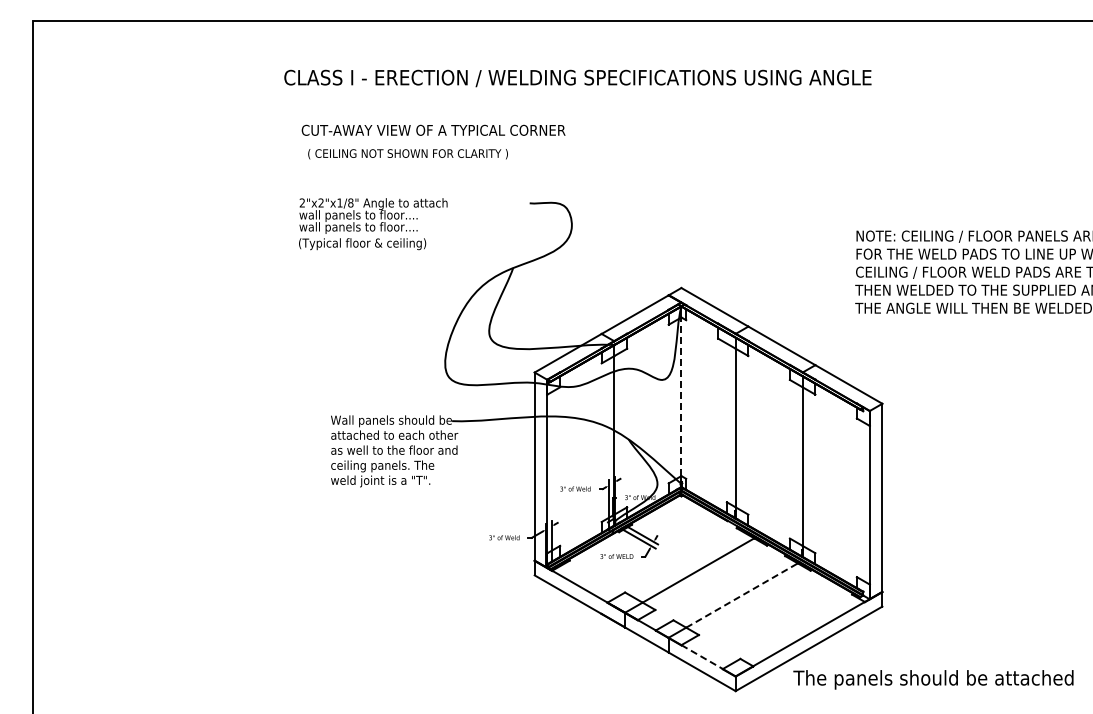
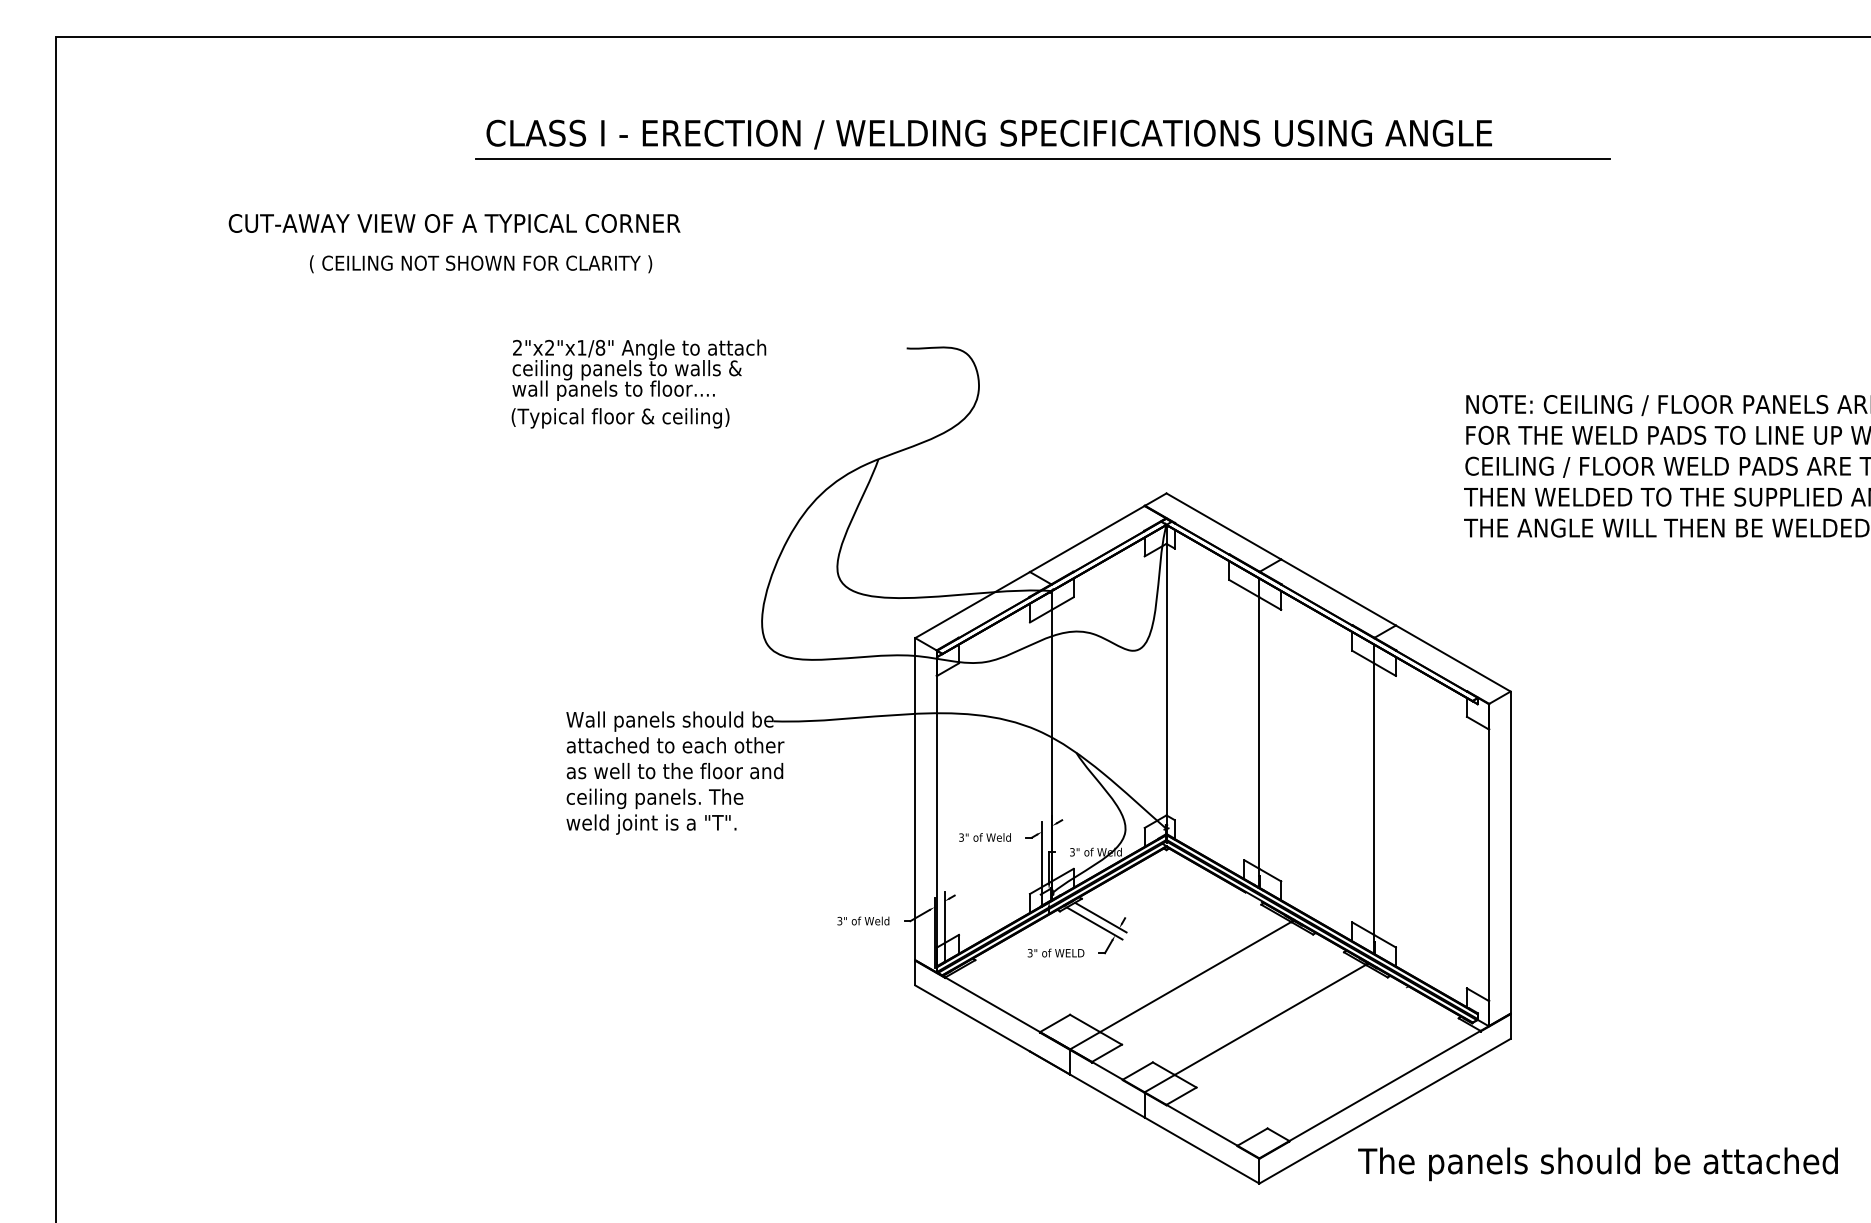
line: (608, 92) -> (1041, 158), added
text: (433, 129) -> (454, 221), moved
text: (407, 154) -> (480, 264), moved
text: (366, 215) -> (627, 369), wall panels to floor.... -> ceiling panels to walls &
line: (681, 396) -> (1166, 679), dashed -> solid
line: (742, 595) -> (1271, 1019), dashed -> solid
line: (702, 657) -> (1202, 1126), dashed -> solid

